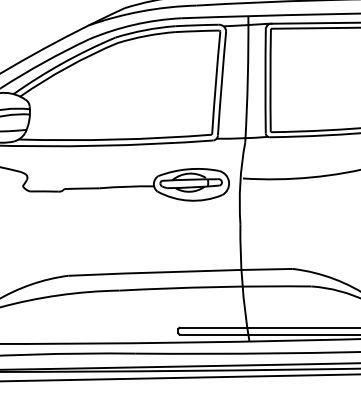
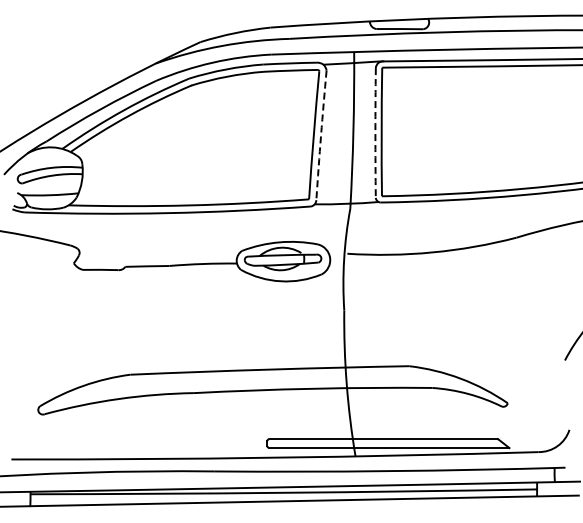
arc: (265, 80) -> (375, 132), solid -> dashed
arc: (222, 83) -> (321, 135), solid -> dashed

